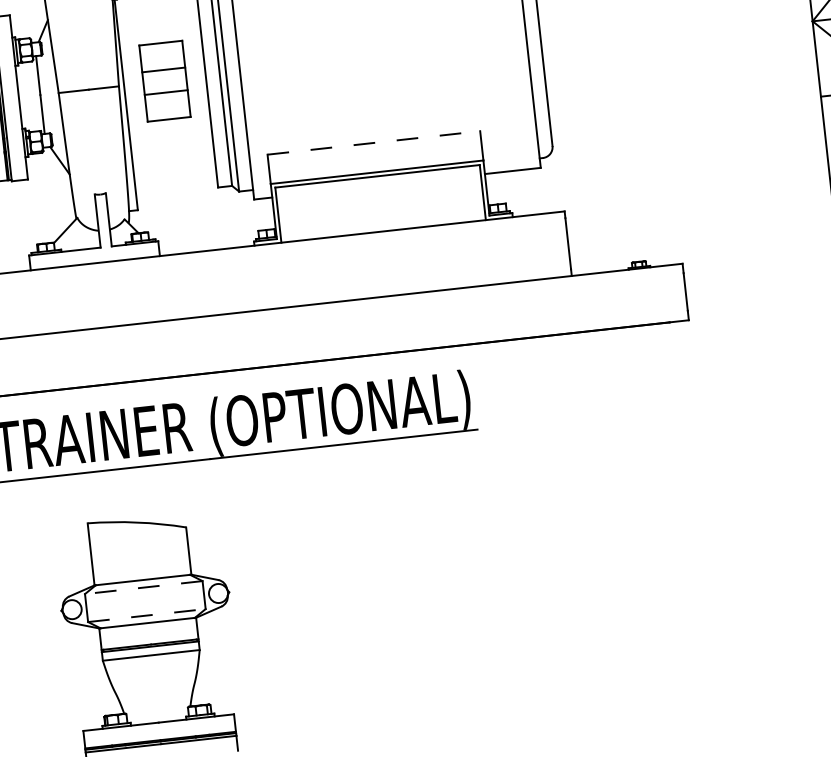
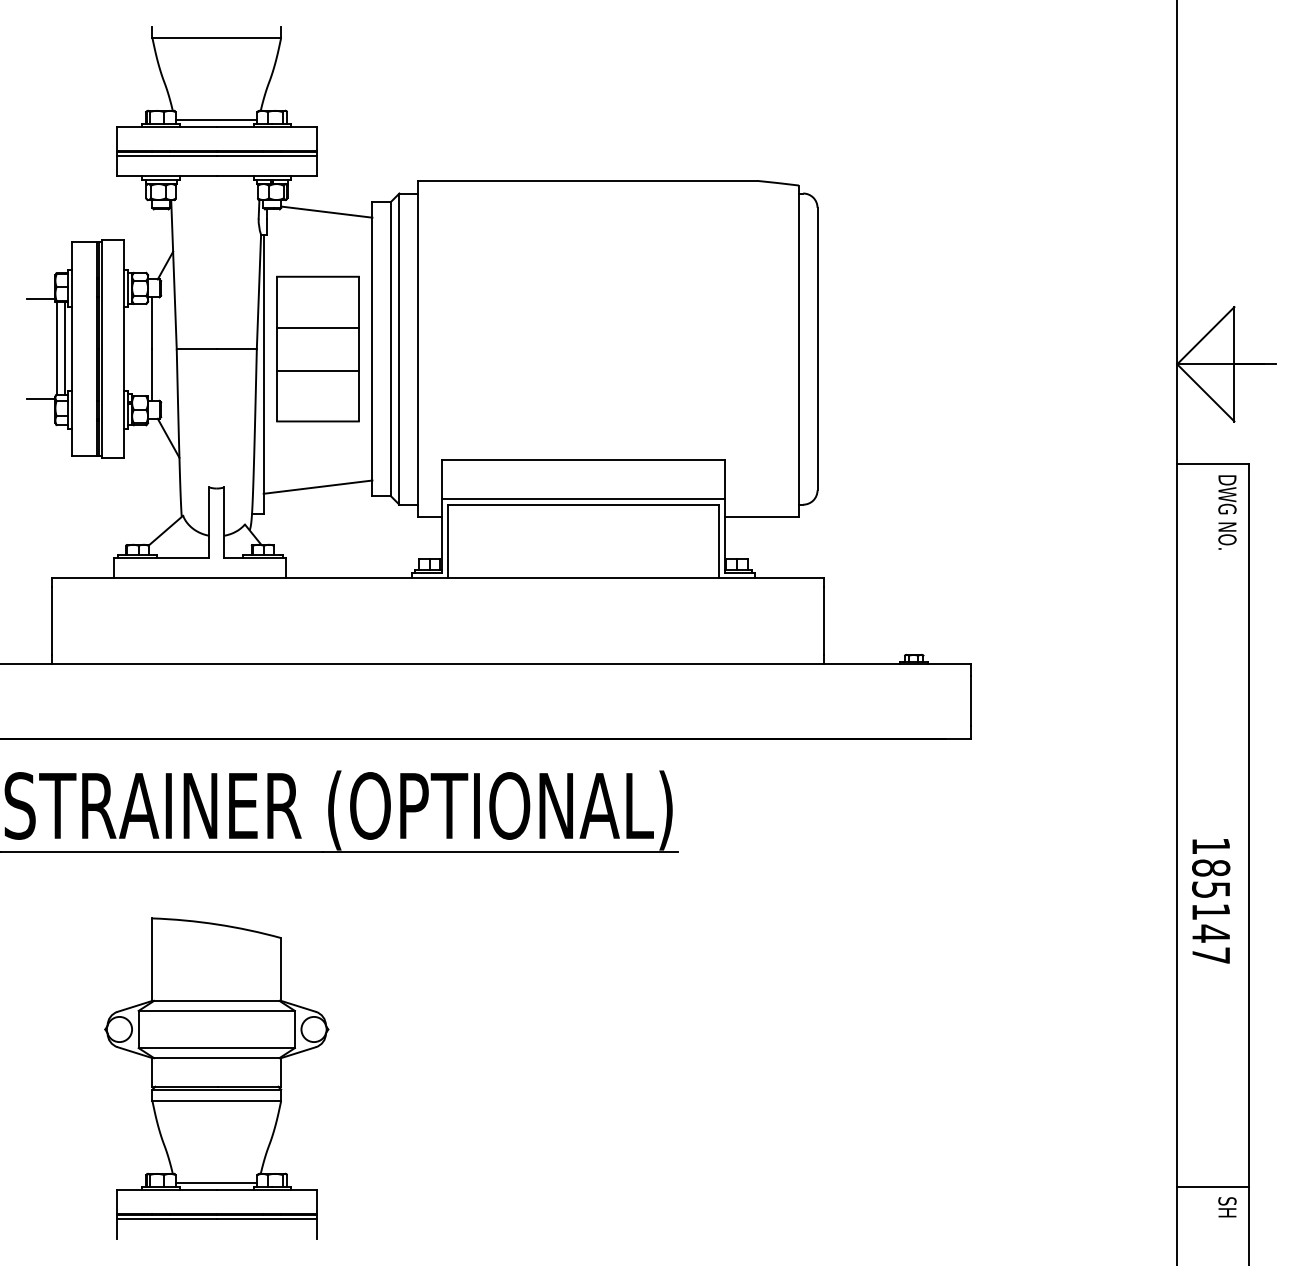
part: (164, 80) -> (317, 348), size x1.43
line: (373, 143) -> (583, 460), dashed -> solid
line: (176, 184) -> (317, 486), added
line: (143, 587) -> (216, 1010), dashed -> solid
line: (147, 615) -> (217, 1048), dashed -> solid
line: (157, 717) -> (216, 1183), added

